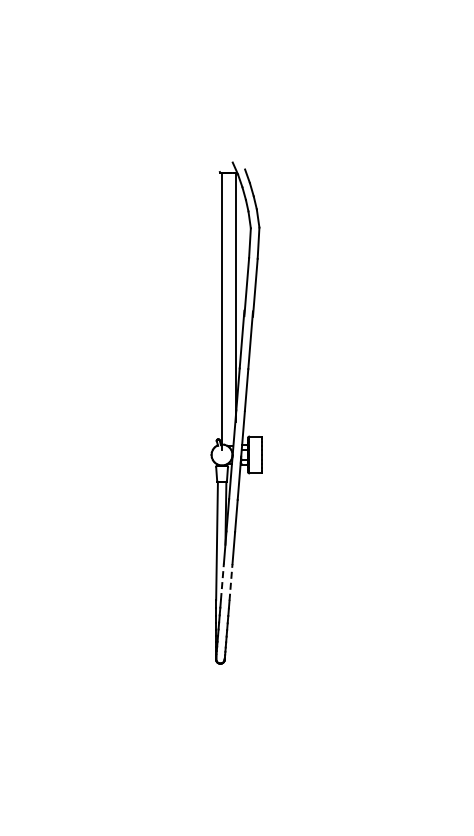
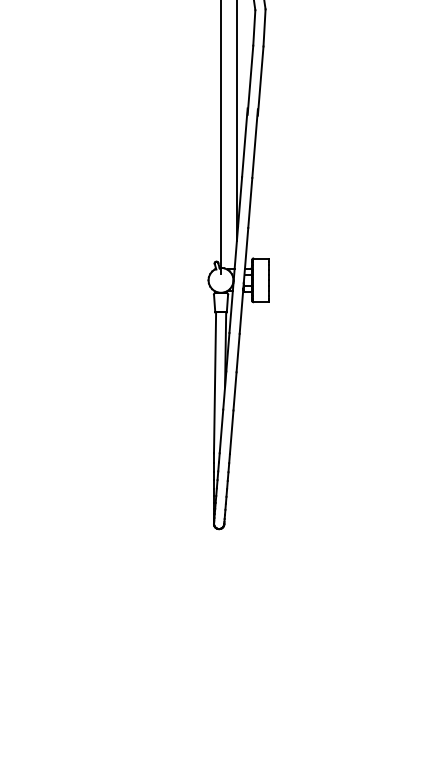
line: (222, 581) -> (221, 431), dashed -> solid
line: (231, 581) -> (232, 431), dashed -> solid

